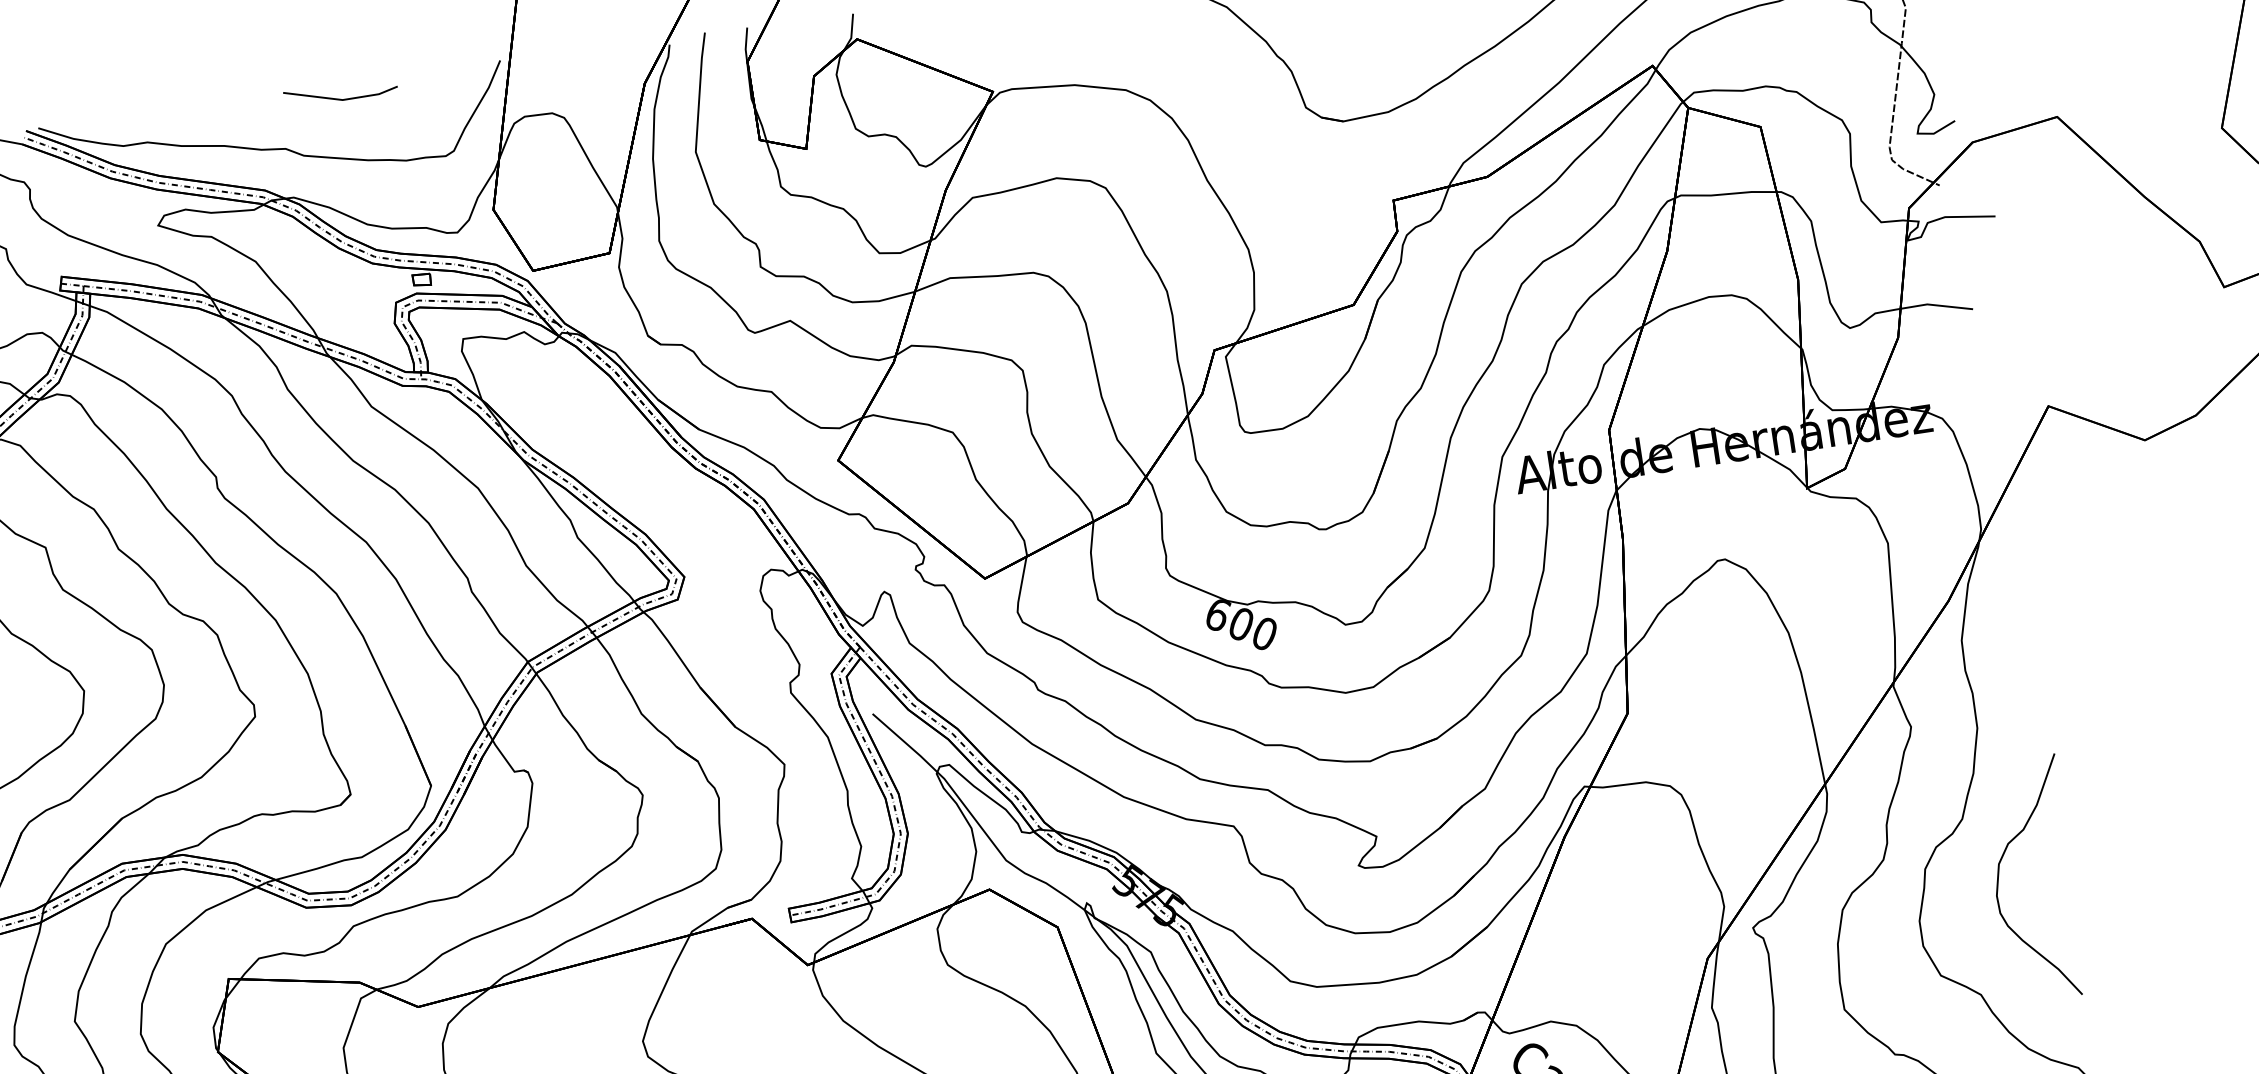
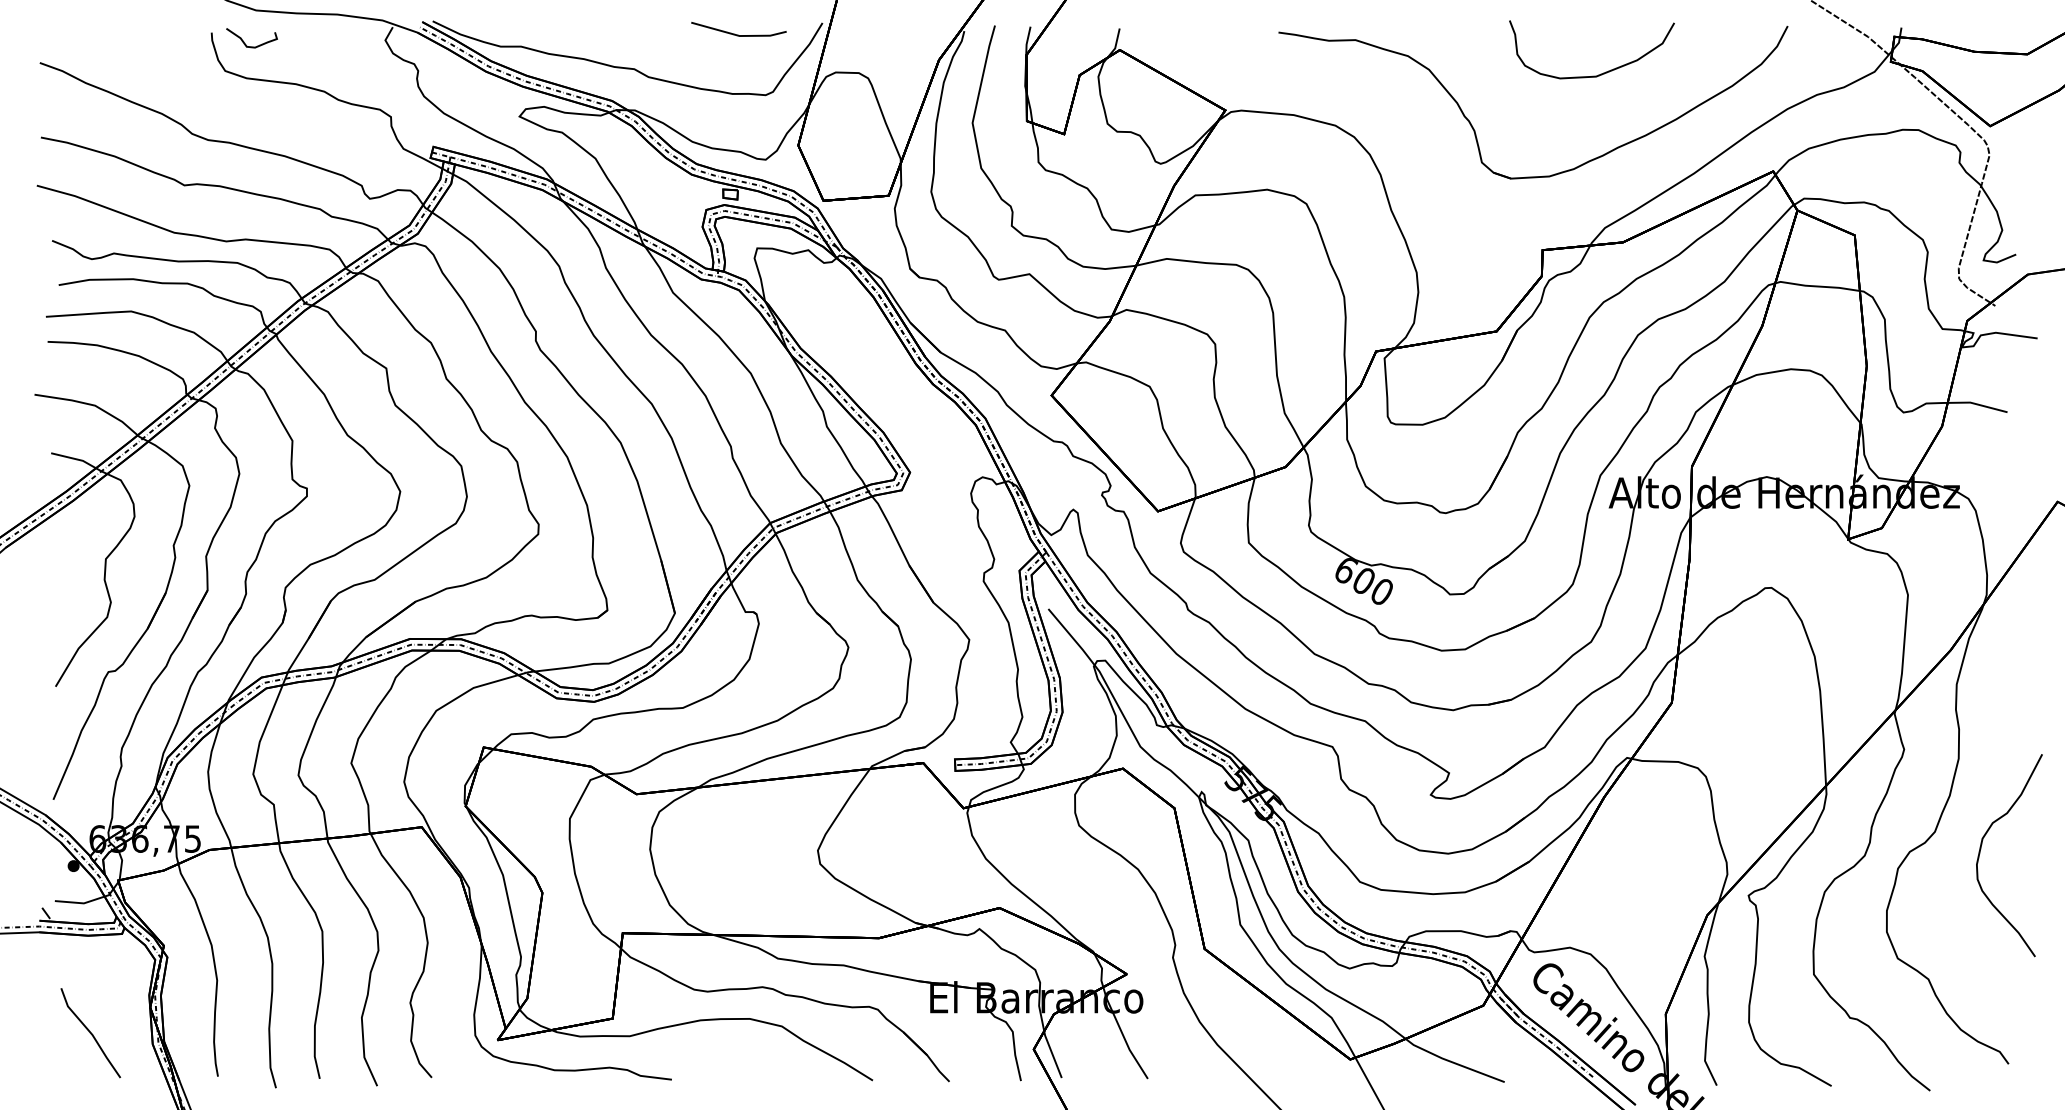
line: (341, 98) -> (738, 34), moved
curve: (1999, 877) -> (1981, 849), moved

